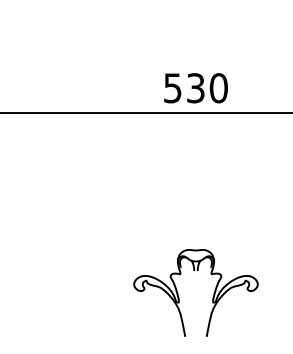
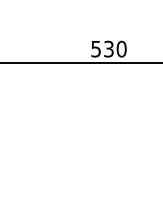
part: (180, 297) -> (100, 165), removed

